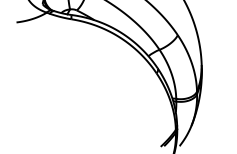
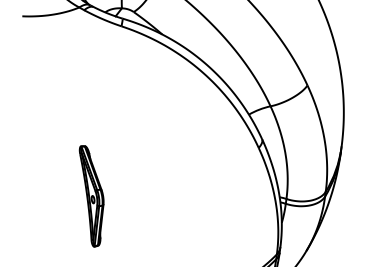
part: (68, 114) -> (89, 196), added

